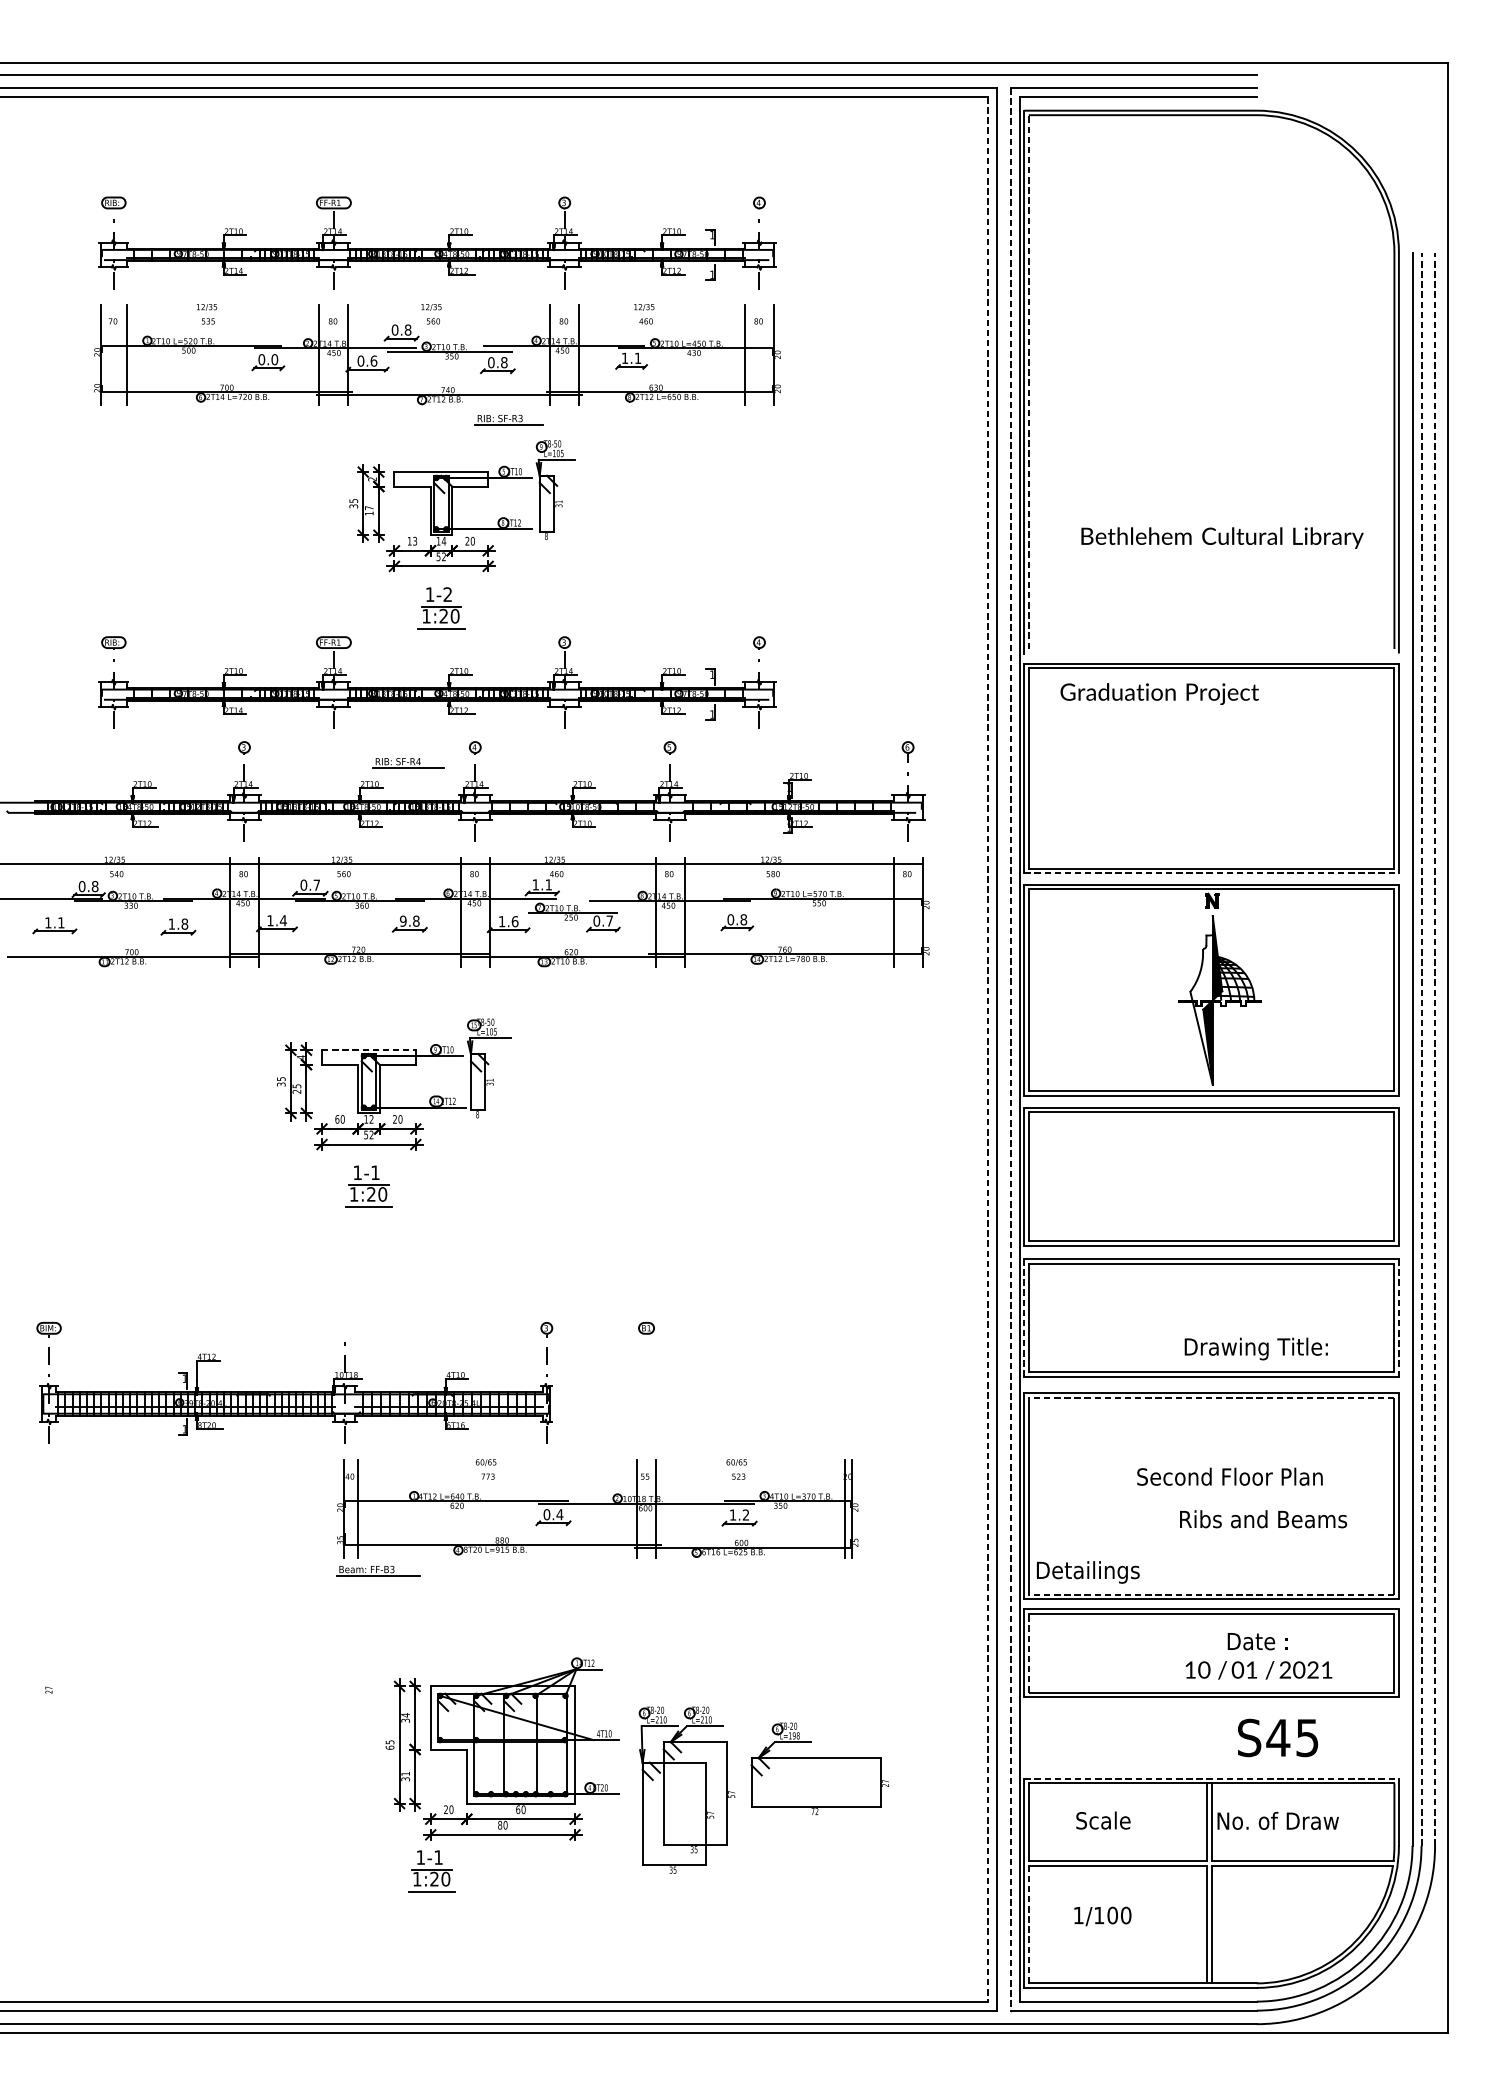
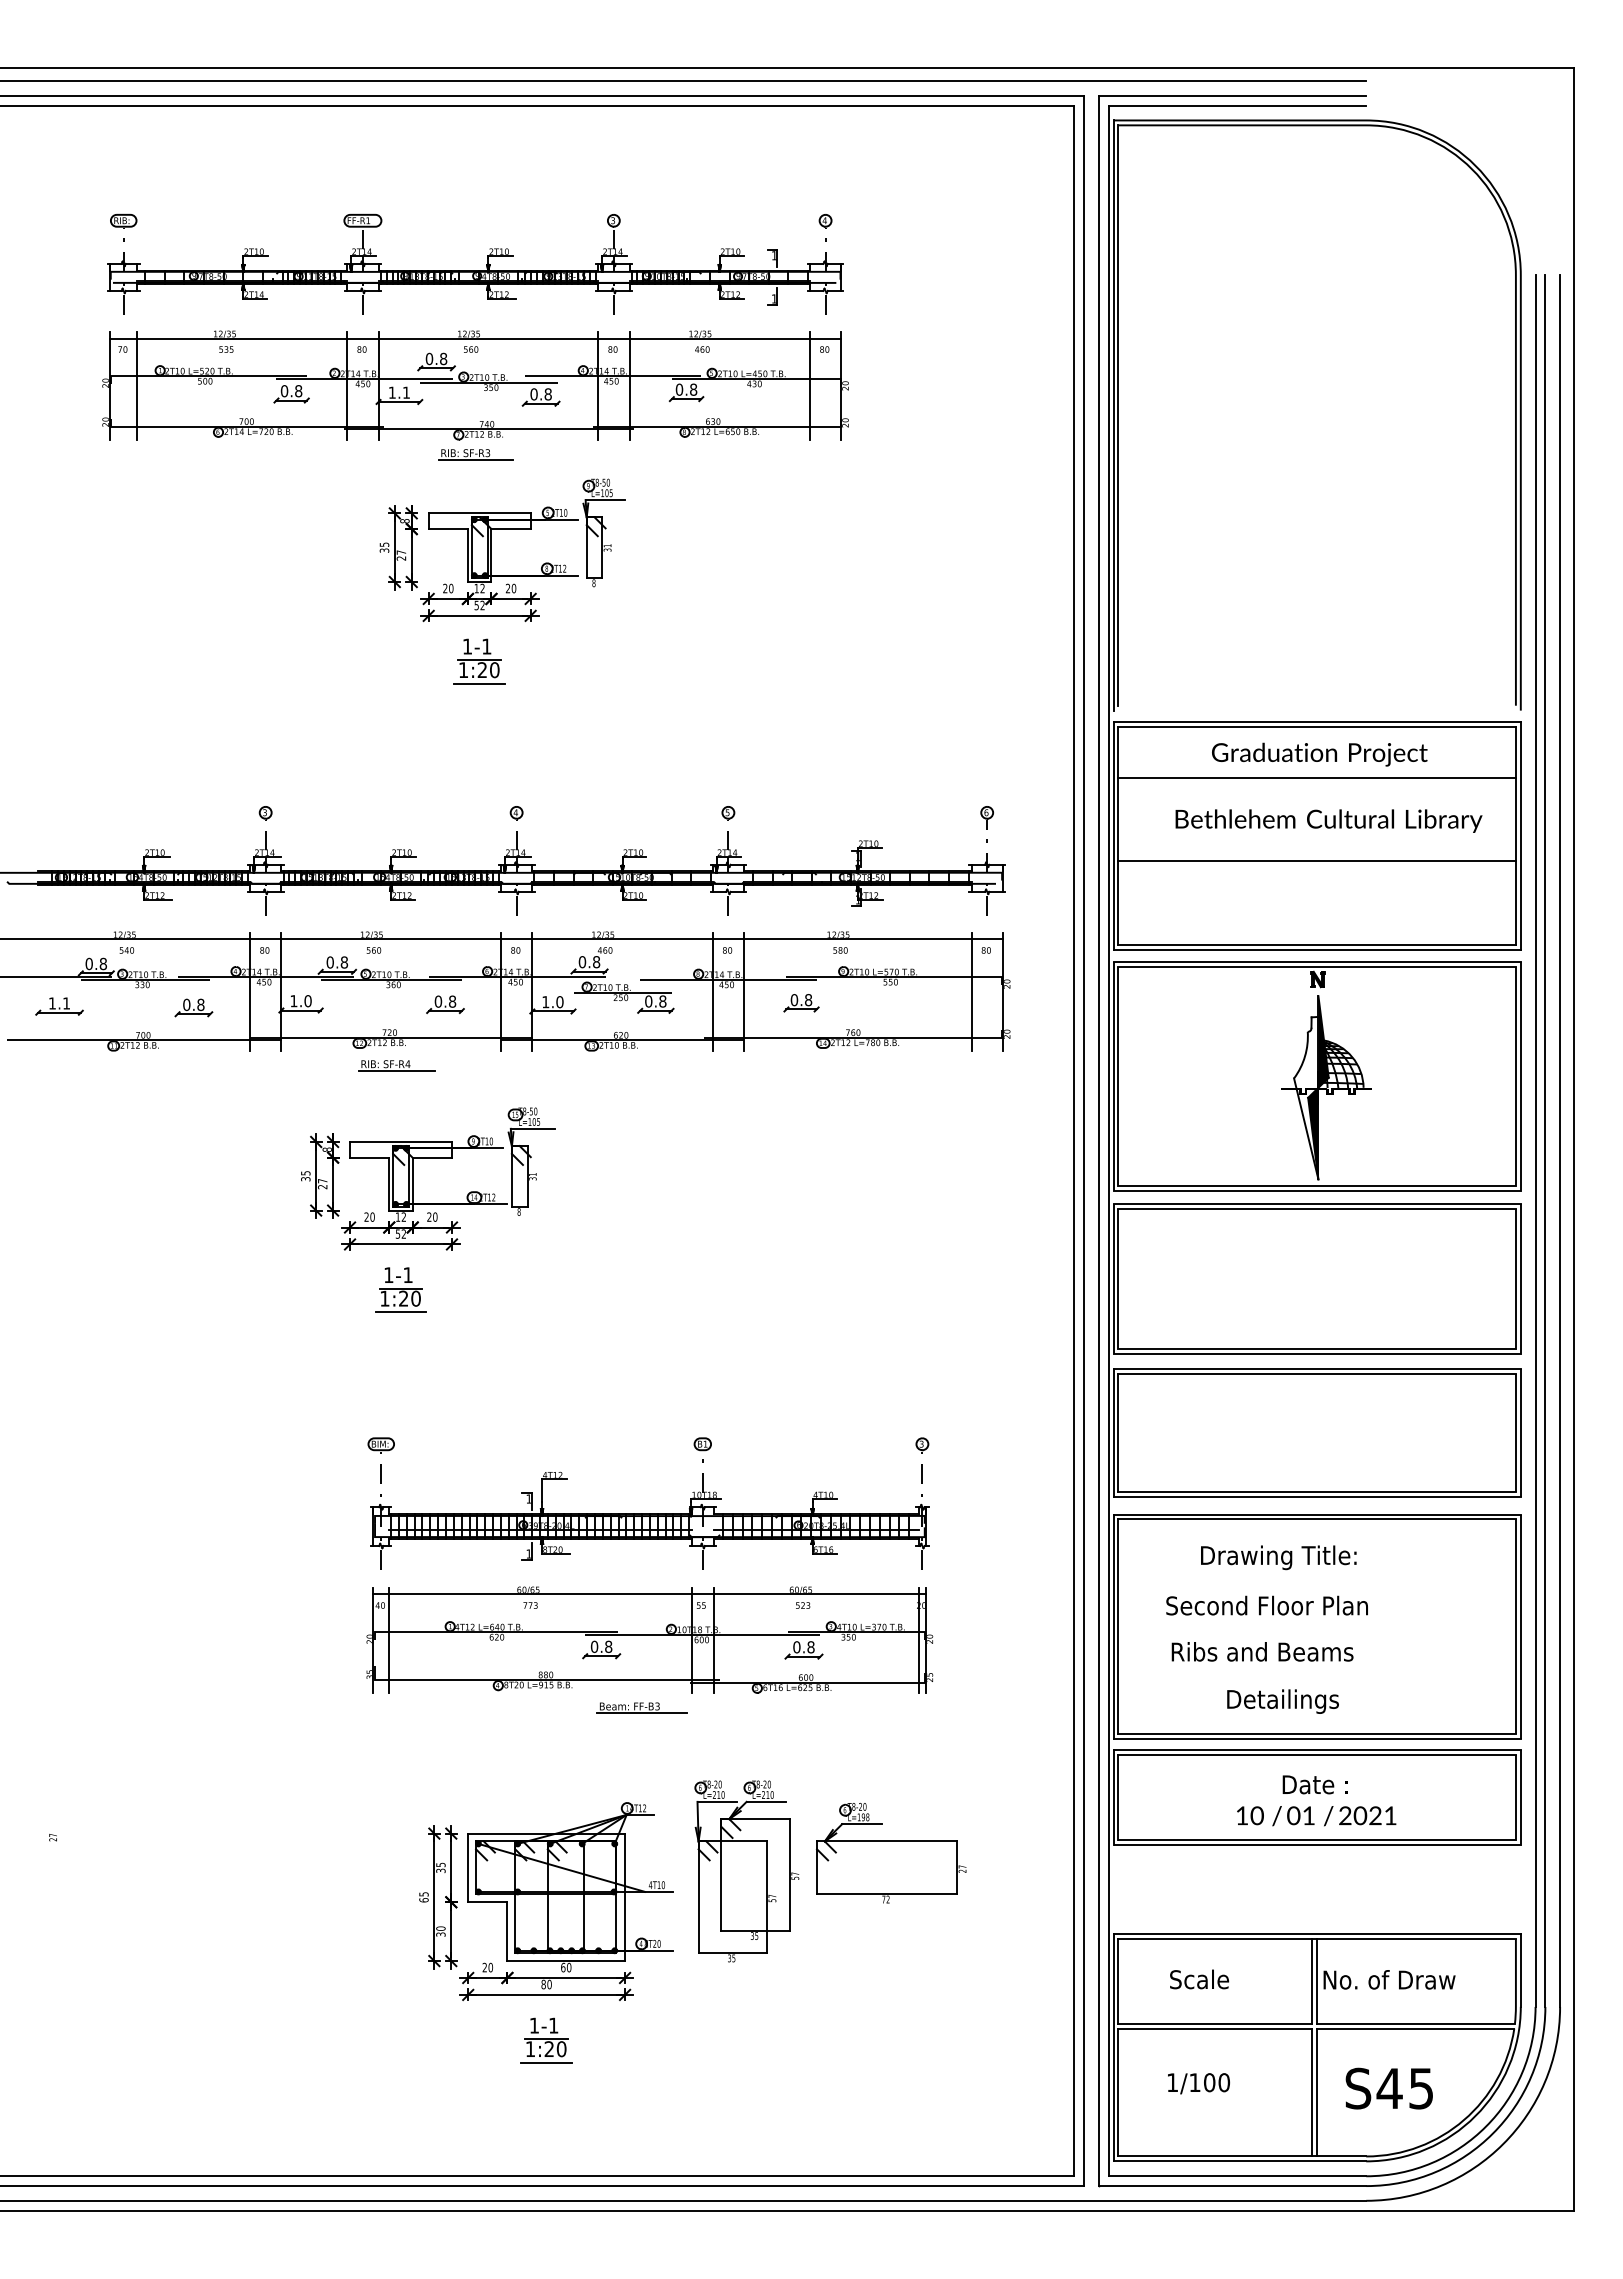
line: (437, 311) -> (475, 338), added
text: (631, 358) -> (686, 389), 1.1 -> 0.8
text: (274, 359) -> (298, 391), 0.0 -> 0.8
text: (367, 360) -> (399, 392), 0.6 -> 1.1
line: (1028, 382) -> (1118, 415), dashed -> solid
part: (509, 419) -> (475, 454), moved
text: (372, 479) -> (404, 521), 2 -> 8
text: (368, 513) -> (400, 558), 17 -> 27
text: (1222, 537) -> (1328, 820), moved
text: (412, 541) -> (448, 588), 13 -> 20
text: (443, 541) -> (482, 588), 14 -> 12
text: (447, 594) -> (486, 646), 1-2 -> 1-1
part: (437, 688) -> (475, 748), removed
text: (1159, 693) -> (1319, 754), moved
line: (1210, 715) -> (1316, 777), added
part: (408, 762) -> (396, 1065), moved
line: (1210, 792) -> (1316, 861), added
line: (1211, 873) -> (1317, 949), dashed -> solid
text: (316, 885) -> (344, 962), 0.7 -> 0.8
text: (542, 885) -> (589, 962), 1.1 -> 0.8
text: (282, 921) -> (307, 1001), 1.4 -> 1.0
text: (402, 921) -> (437, 1001), 9.8 -> 0.8
text: (514, 921) -> (559, 1001), 1.6 -> 1.0
text: (609, 921) -> (662, 1001), 0.7 -> 0.8
text: (171, 923) -> (186, 1004), 1.8 -> 0.8
line: (369, 1049) -> (401, 1141), dashed -> solid
line: (988, 1049) -> (1074, 1141), dashed -> solid
line: (1010, 1049) -> (1098, 1141), dashed -> solid
line: (1421, 1049) -> (1545, 1141), dashed -> solid
line: (1435, 1049) -> (1560, 1141), dashed -> solid
text: (300, 1057) -> (326, 1149), 4 -> 8
text: (296, 1086) -> (322, 1181), 25 -> 27
text: (337, 1118) -> (366, 1216), 60 -> 20
line: (1024, 1318) -> (1113, 1433), dashed -> solid
line: (1398, 1318) -> (1520, 1433), dashed -> solid
text: (1256, 1348) -> (1278, 1557), moved
part: (294, 1392) -> (648, 1513), moved
line: (1211, 1397) -> (1317, 1519), dashed -> solid
line: (597, 1466) -> (649, 1594), added
text: (1229, 1476) -> (1266, 1605), moved
text: (559, 1514) -> (608, 1646), 0.4 -> 0.8
text: (739, 1515) -> (803, 1647), 1.2 -> 0.8
text: (1263, 1518) -> (1262, 1651), moved
part: (377, 1570) -> (641, 1707), moved
text: (1087, 1572) -> (1282, 1701), moved
line: (1211, 1594) -> (1317, 1733), dashed -> solid
line: (1028, 1653) -> (1118, 1797), dashed -> solid
text: (1258, 1655) -> (1316, 1800), moved
text: (405, 1714) -> (440, 1864), 34 -> 35
text: (1277, 1737) -> (1388, 2088), moved
part: (820, 1769) -> (891, 1853), moved
text: (405, 1773) -> (440, 1928), 31 -> 30
line: (1211, 1779) -> (1317, 1934), dashed -> solid
part: (686, 1790) -> (746, 1871), moved
part: (431, 1871) -> (546, 2040), moved
line: (1028, 1924) -> (1118, 2092), dashed -> solid

